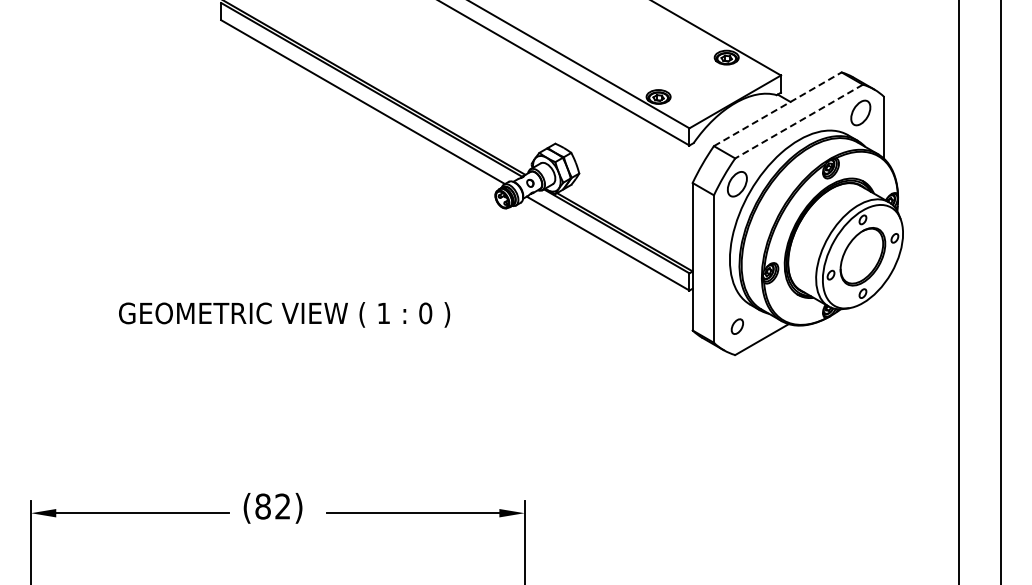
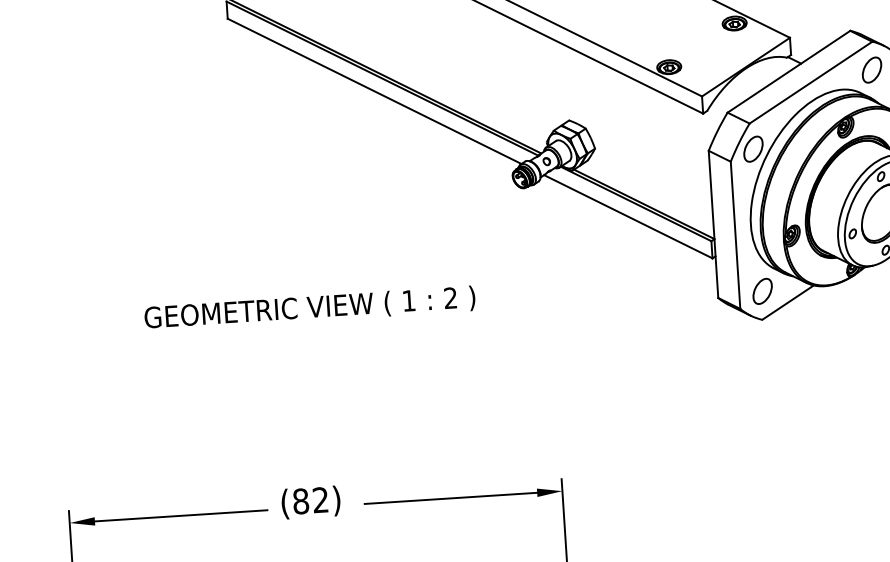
line: (777, 109) -> (788, 71), dashed -> solid
line: (799, 121) -> (811, 82), dashed -> solid
text: (425, 313) -> (450, 298), 0 -> 2
part: (737, 326) -> (762, 291), size x1.67

